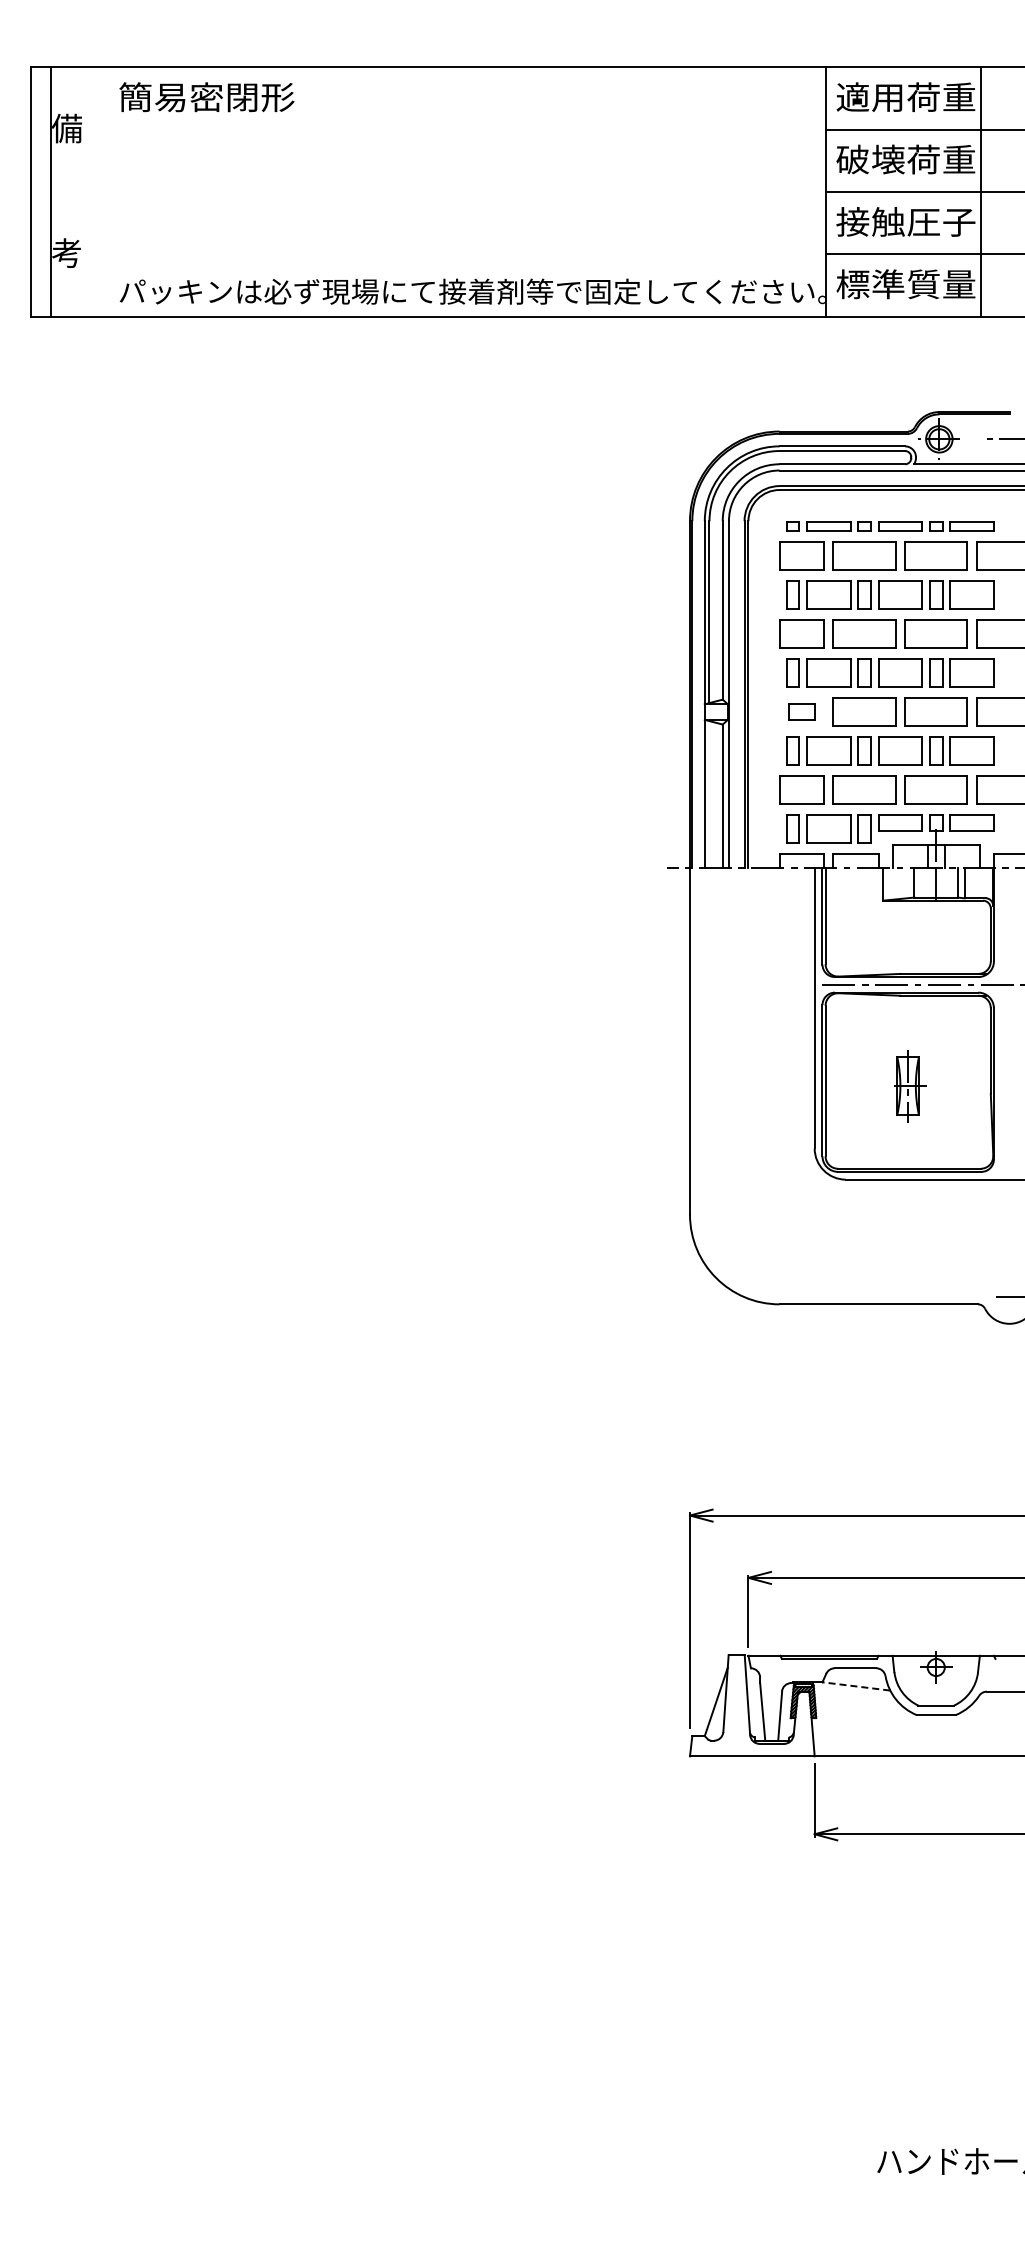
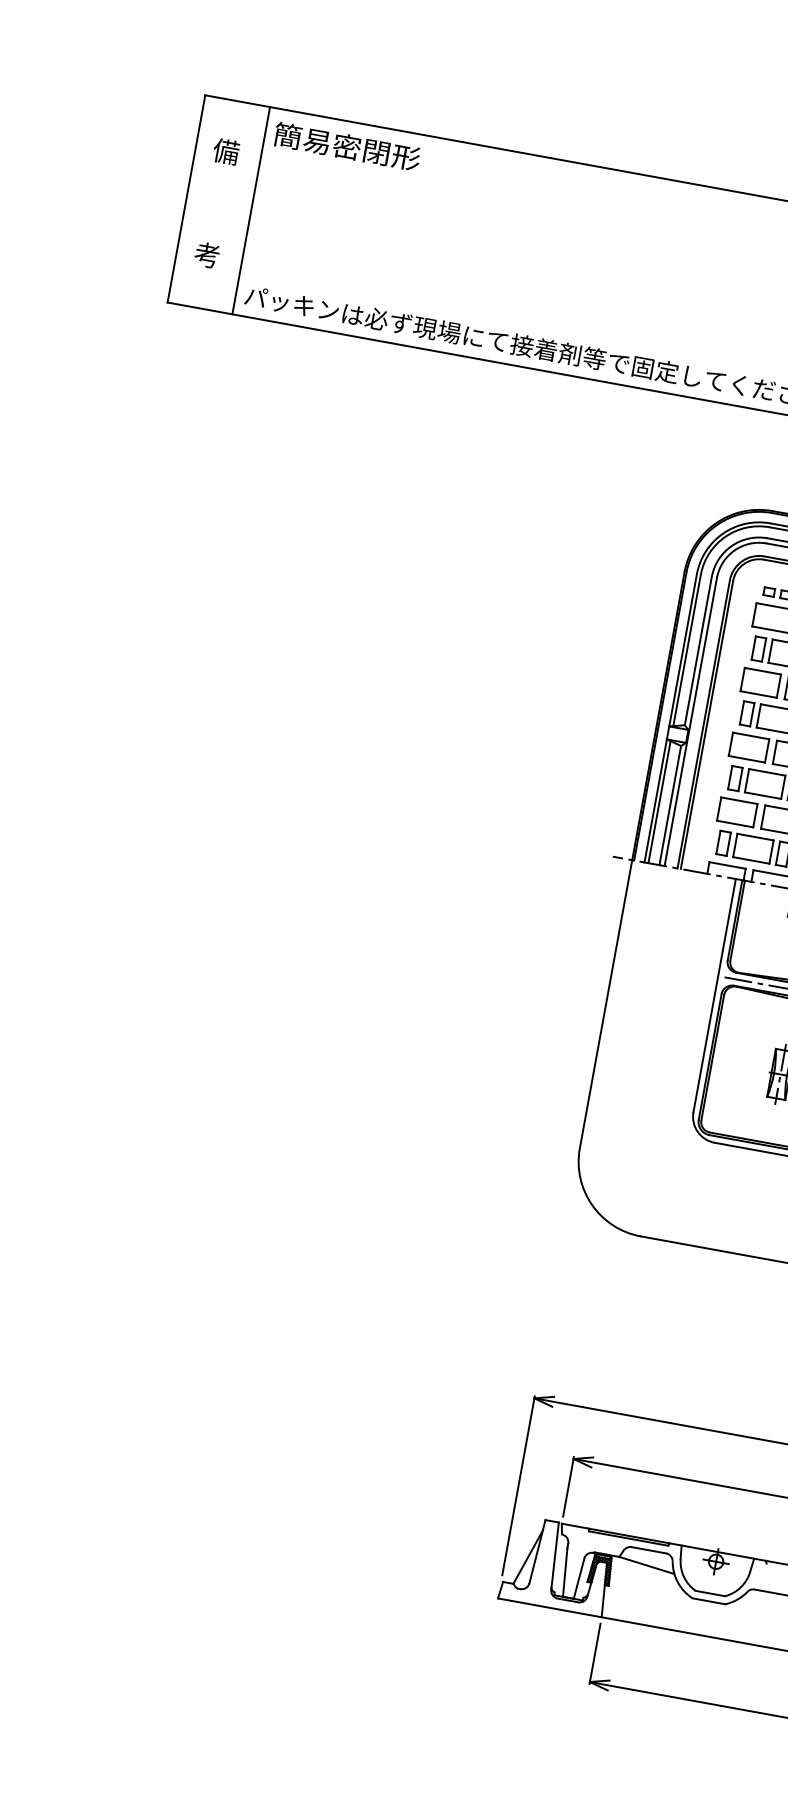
line: (50, 191) -> (251, 210), moved
part: (801, 711) -> (748, 747), size x1.67
line: (709, 794) -> (659, 802), added
line: (855, 1686) -> (646, 1565), dashed -> solid

